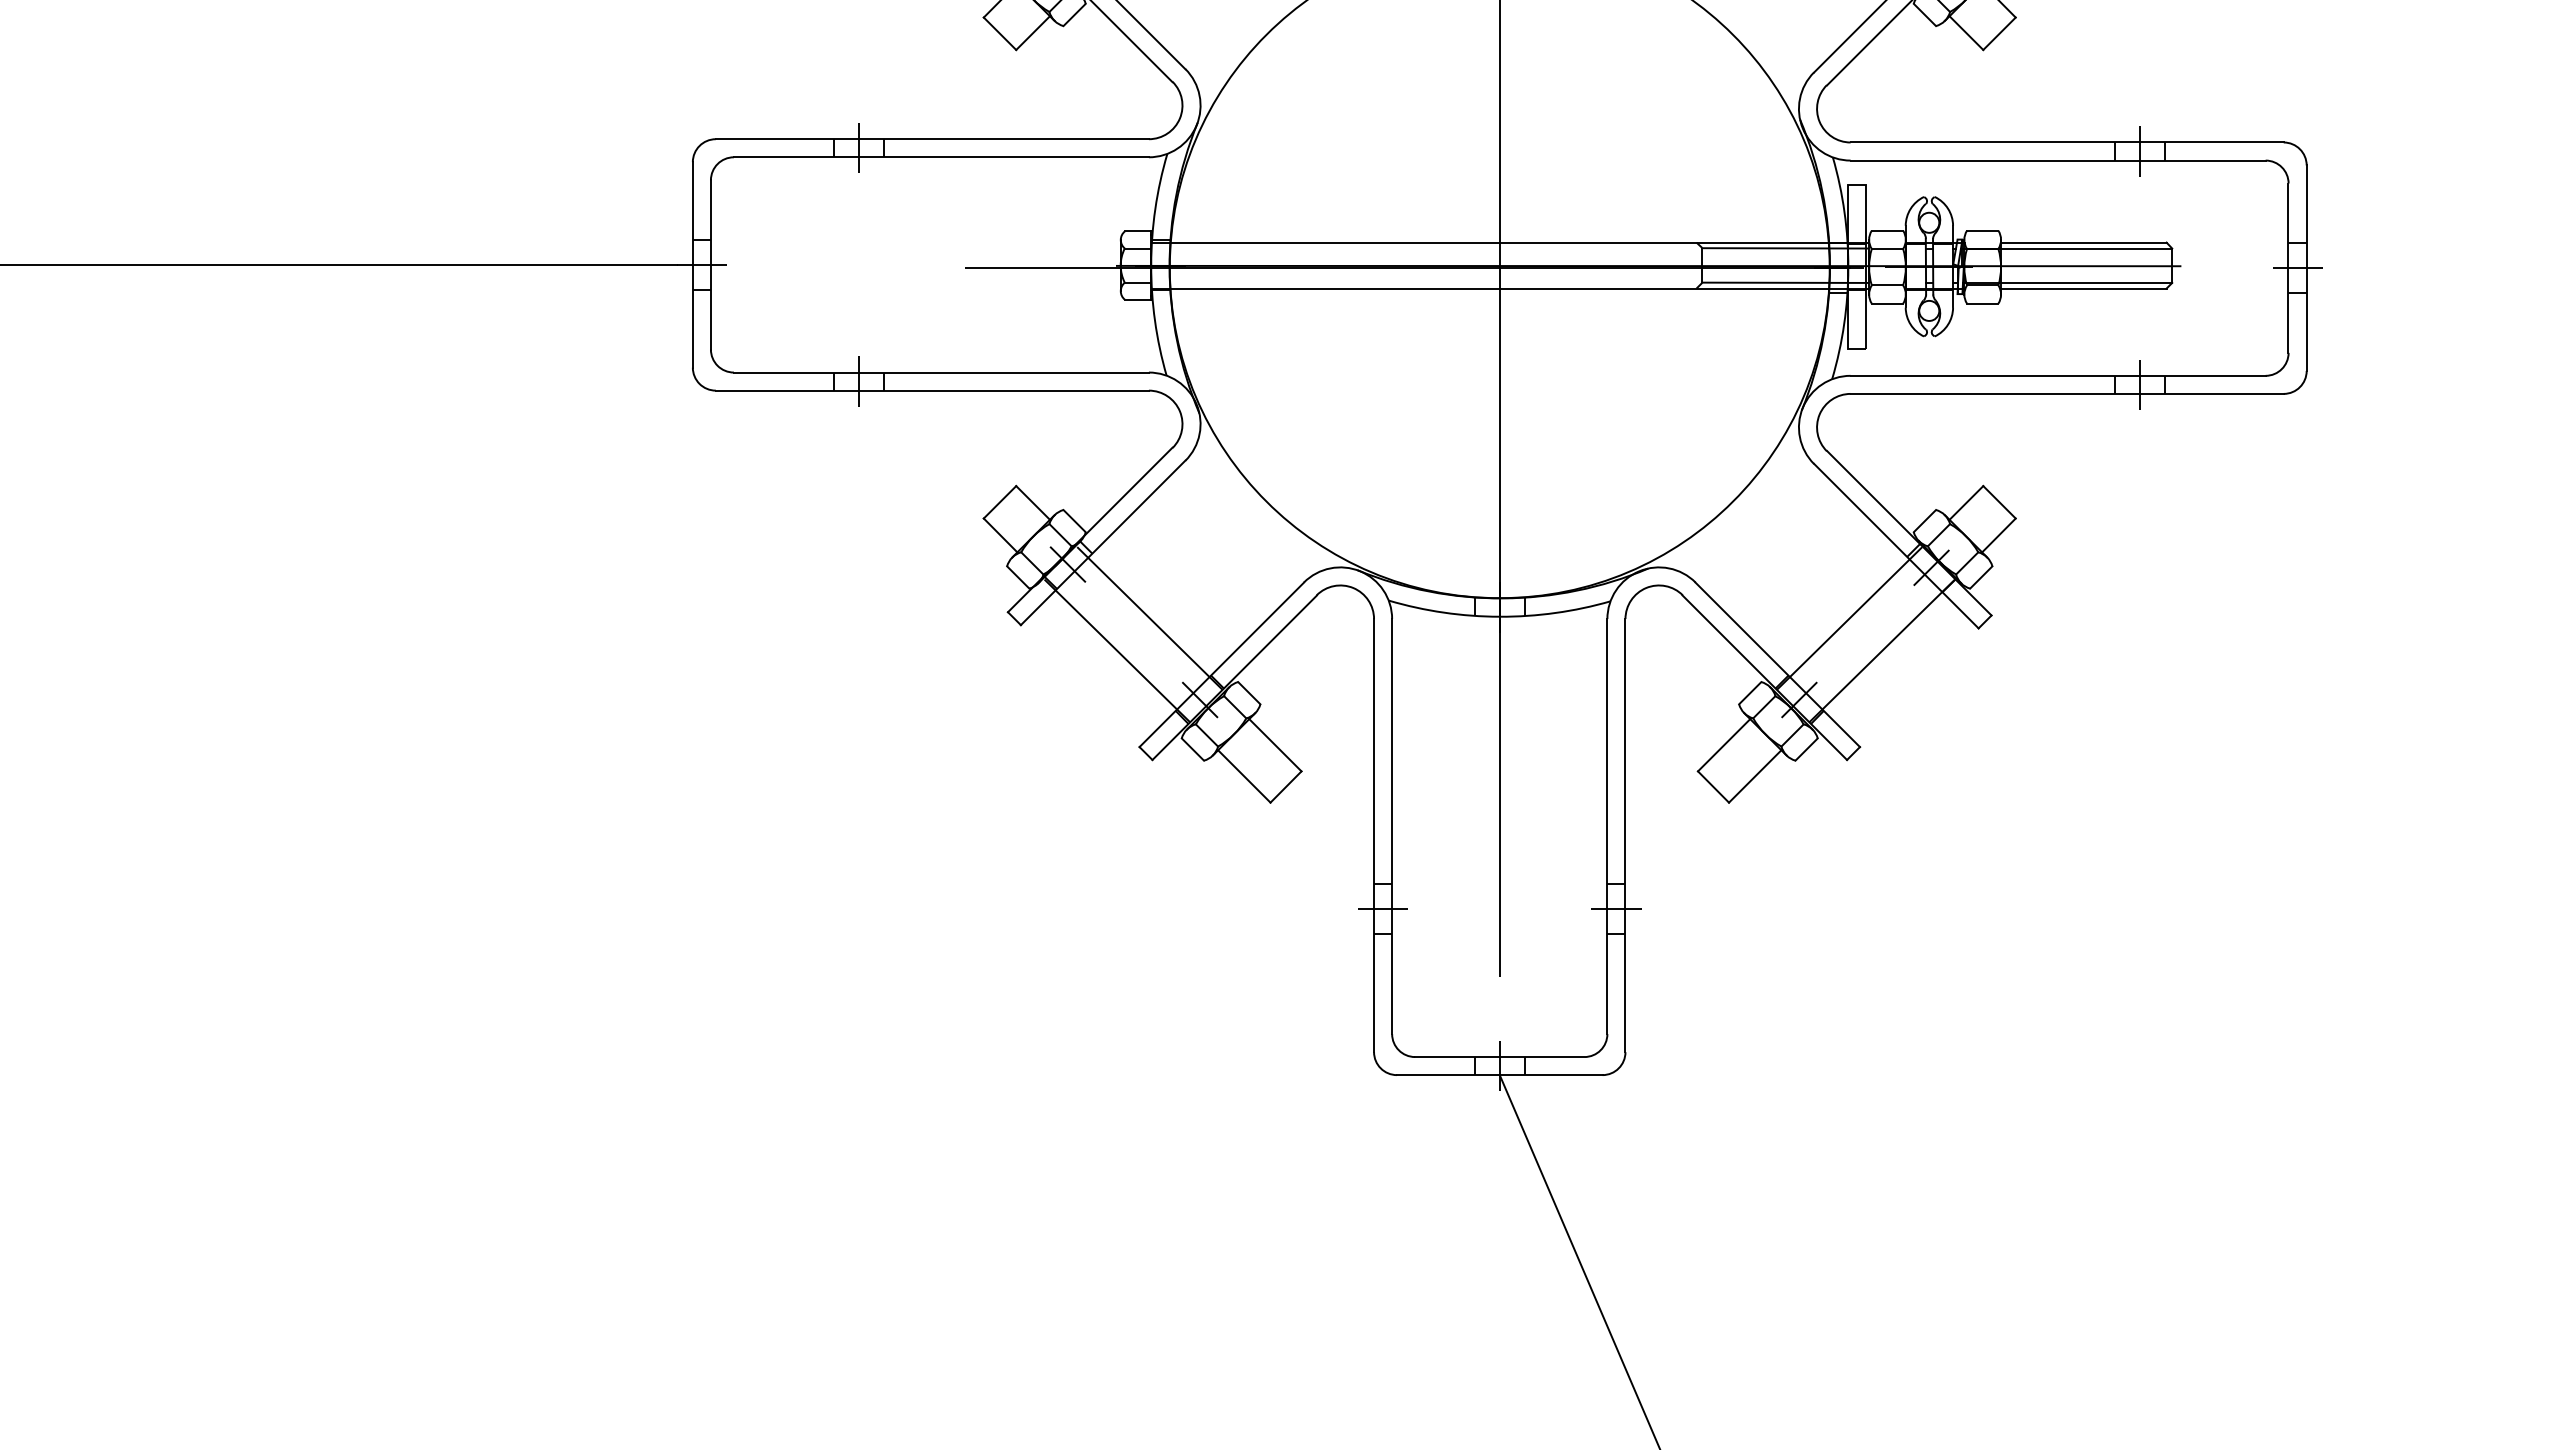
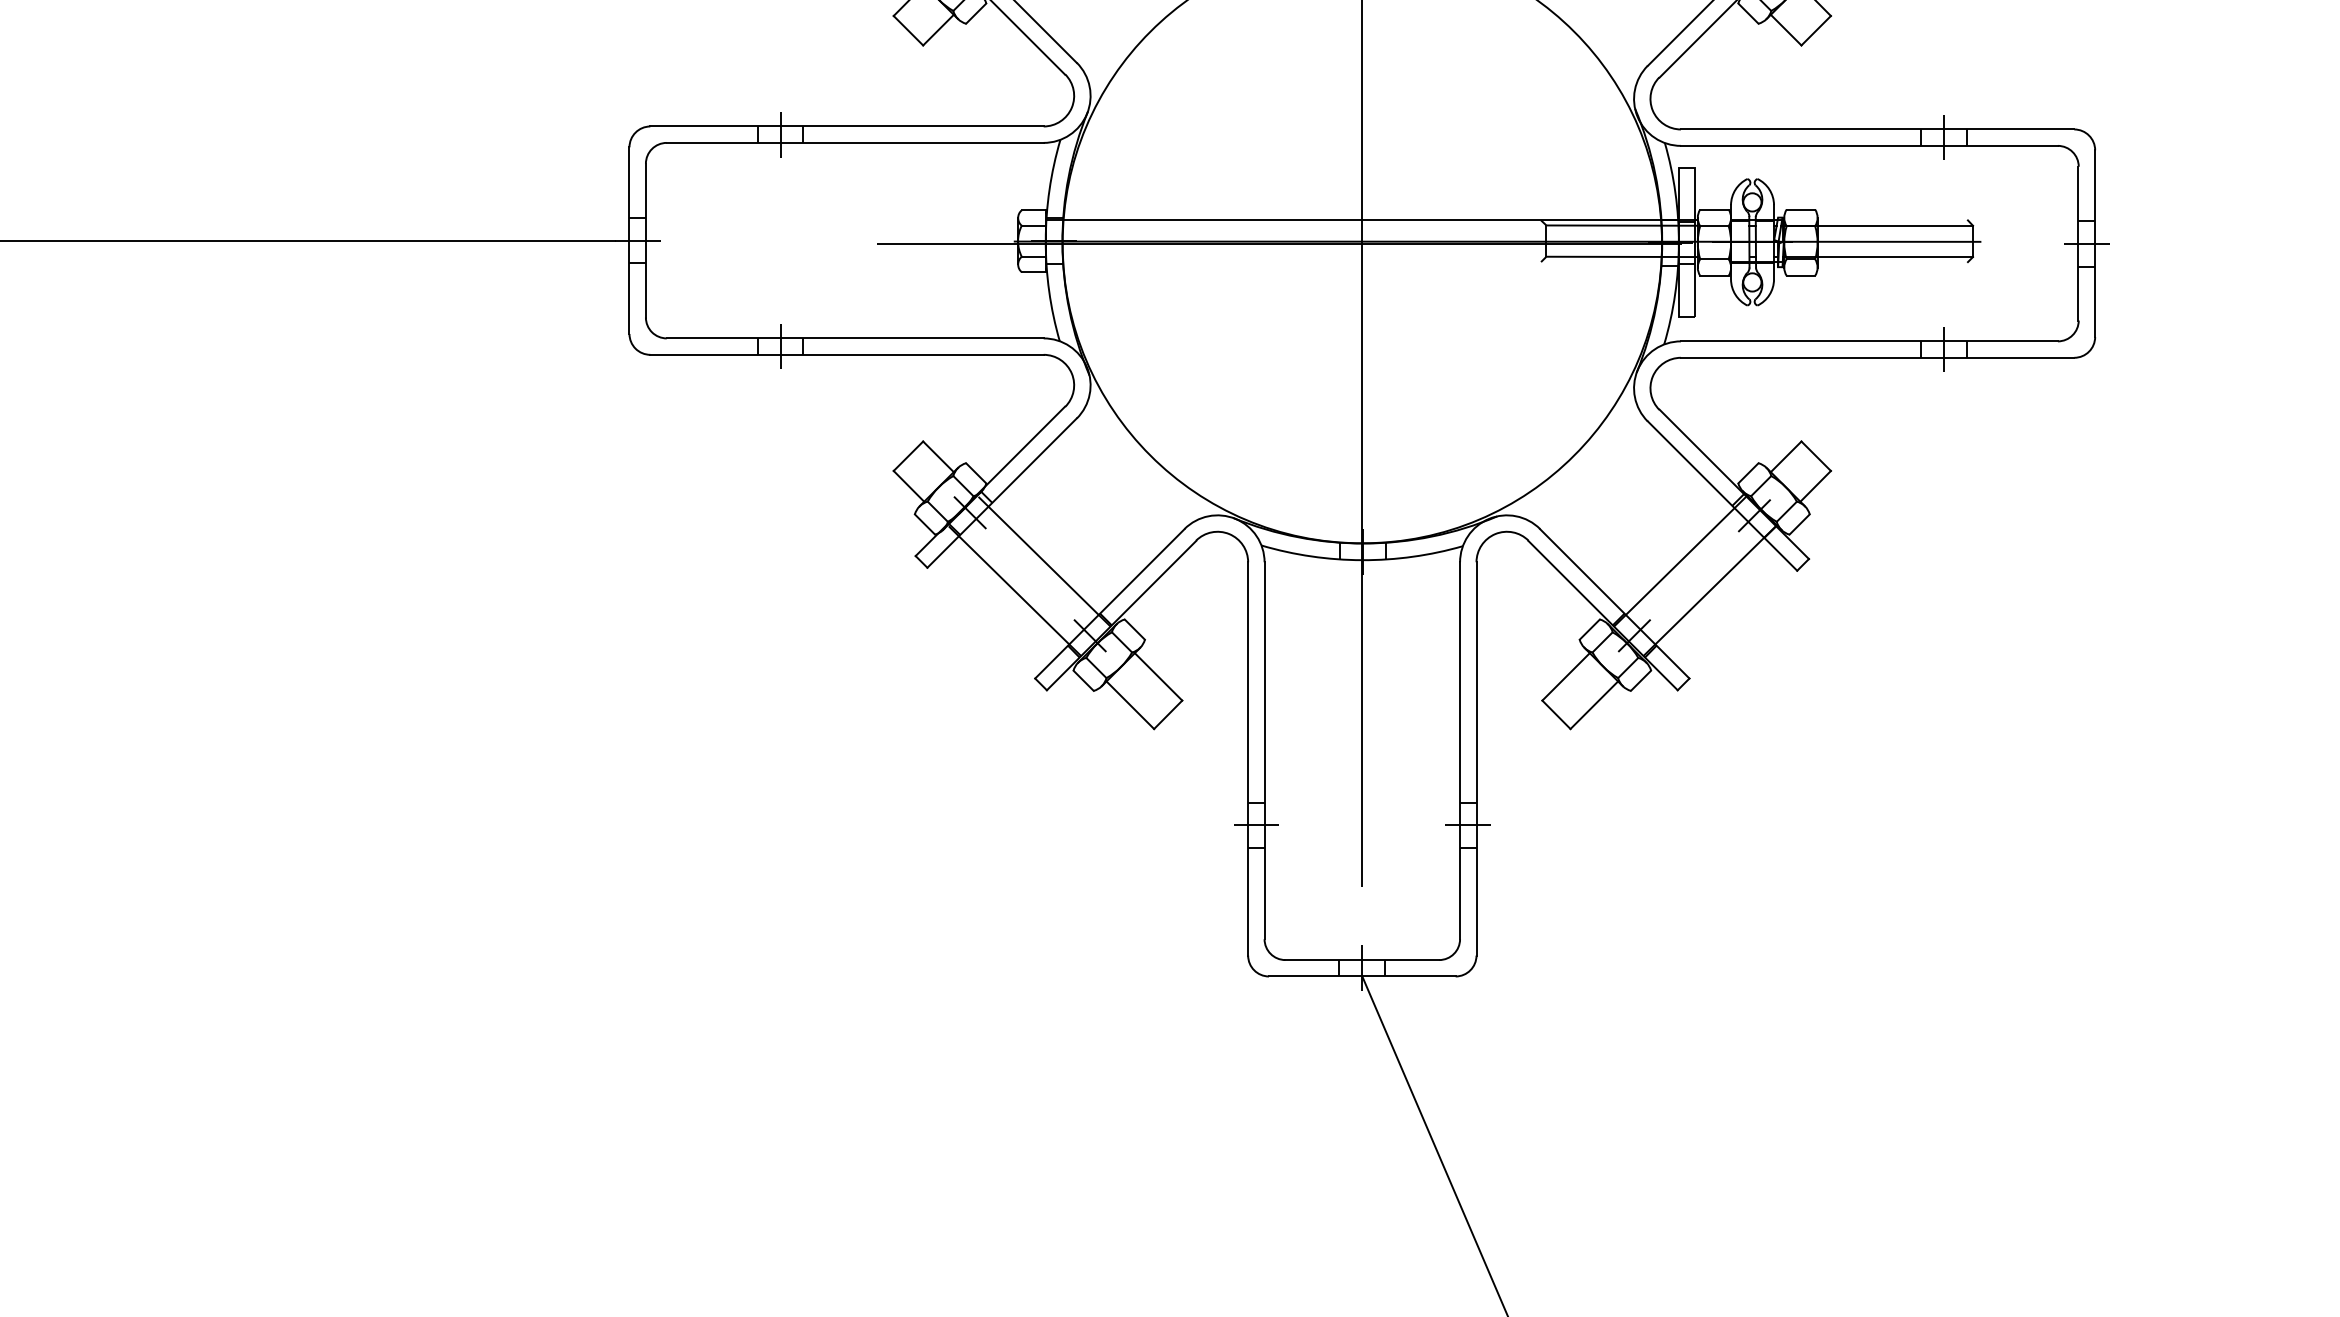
line: (2083, 242) -> (1892, 220), removed
line: (1510, 288) -> (1372, 262), removed
line: (2083, 288) -> (1892, 262), removed

